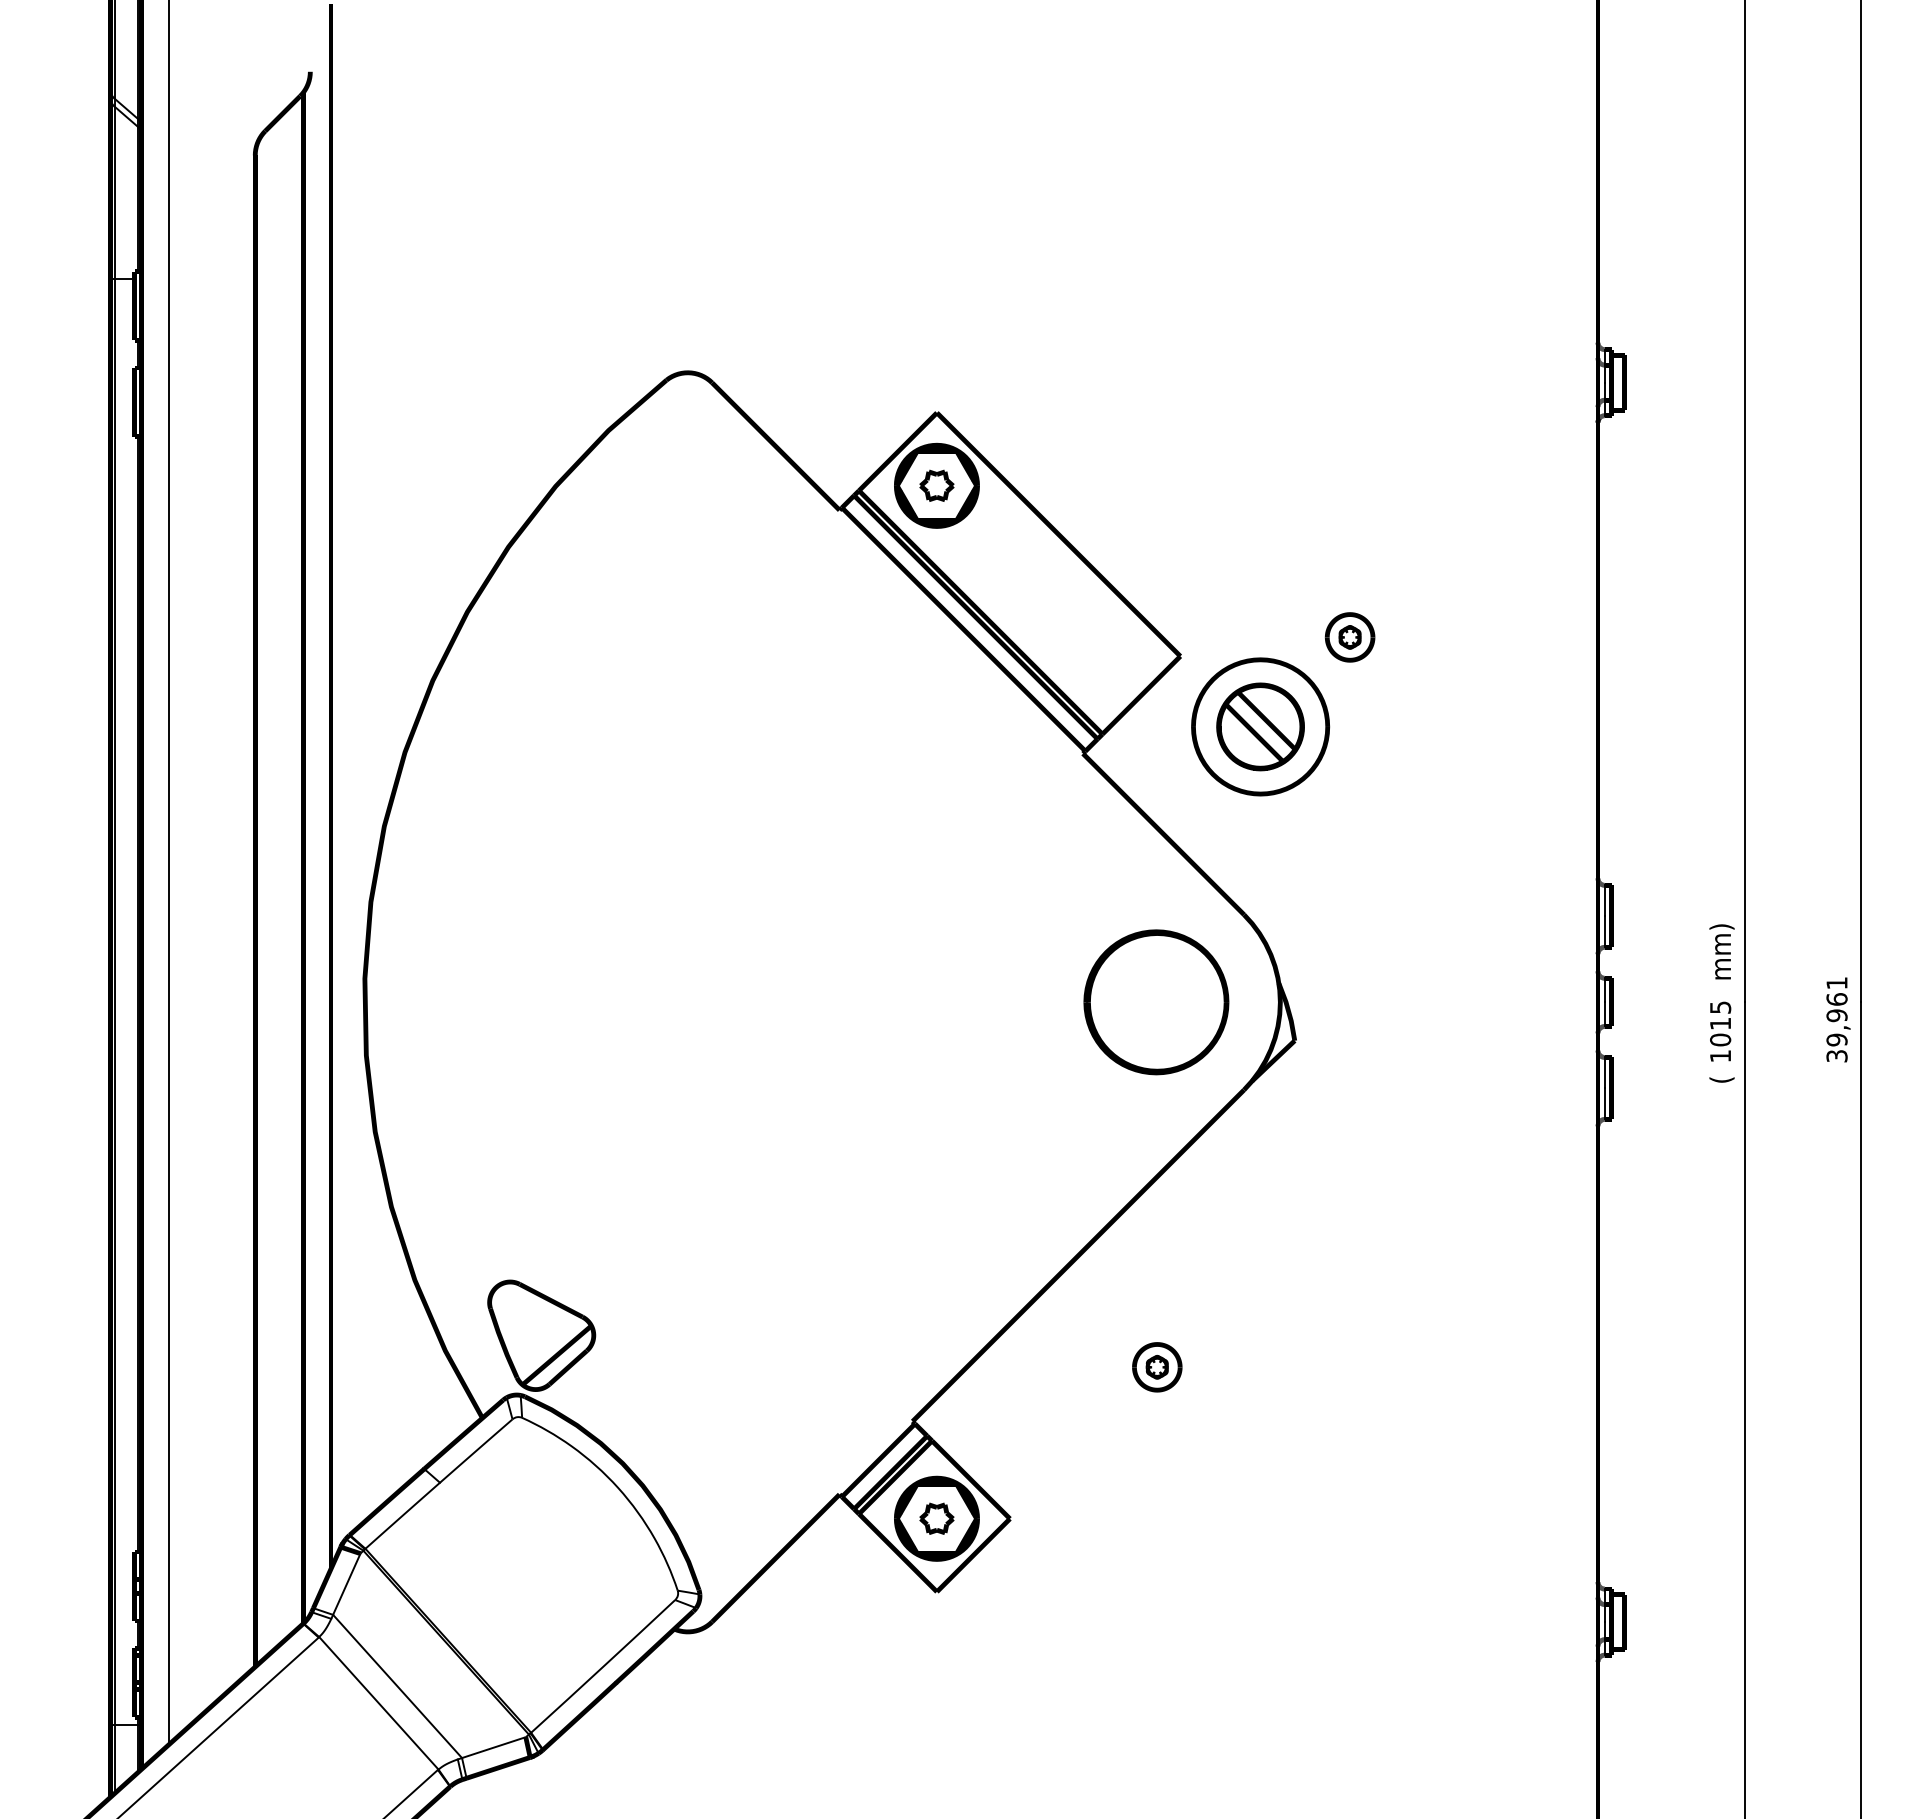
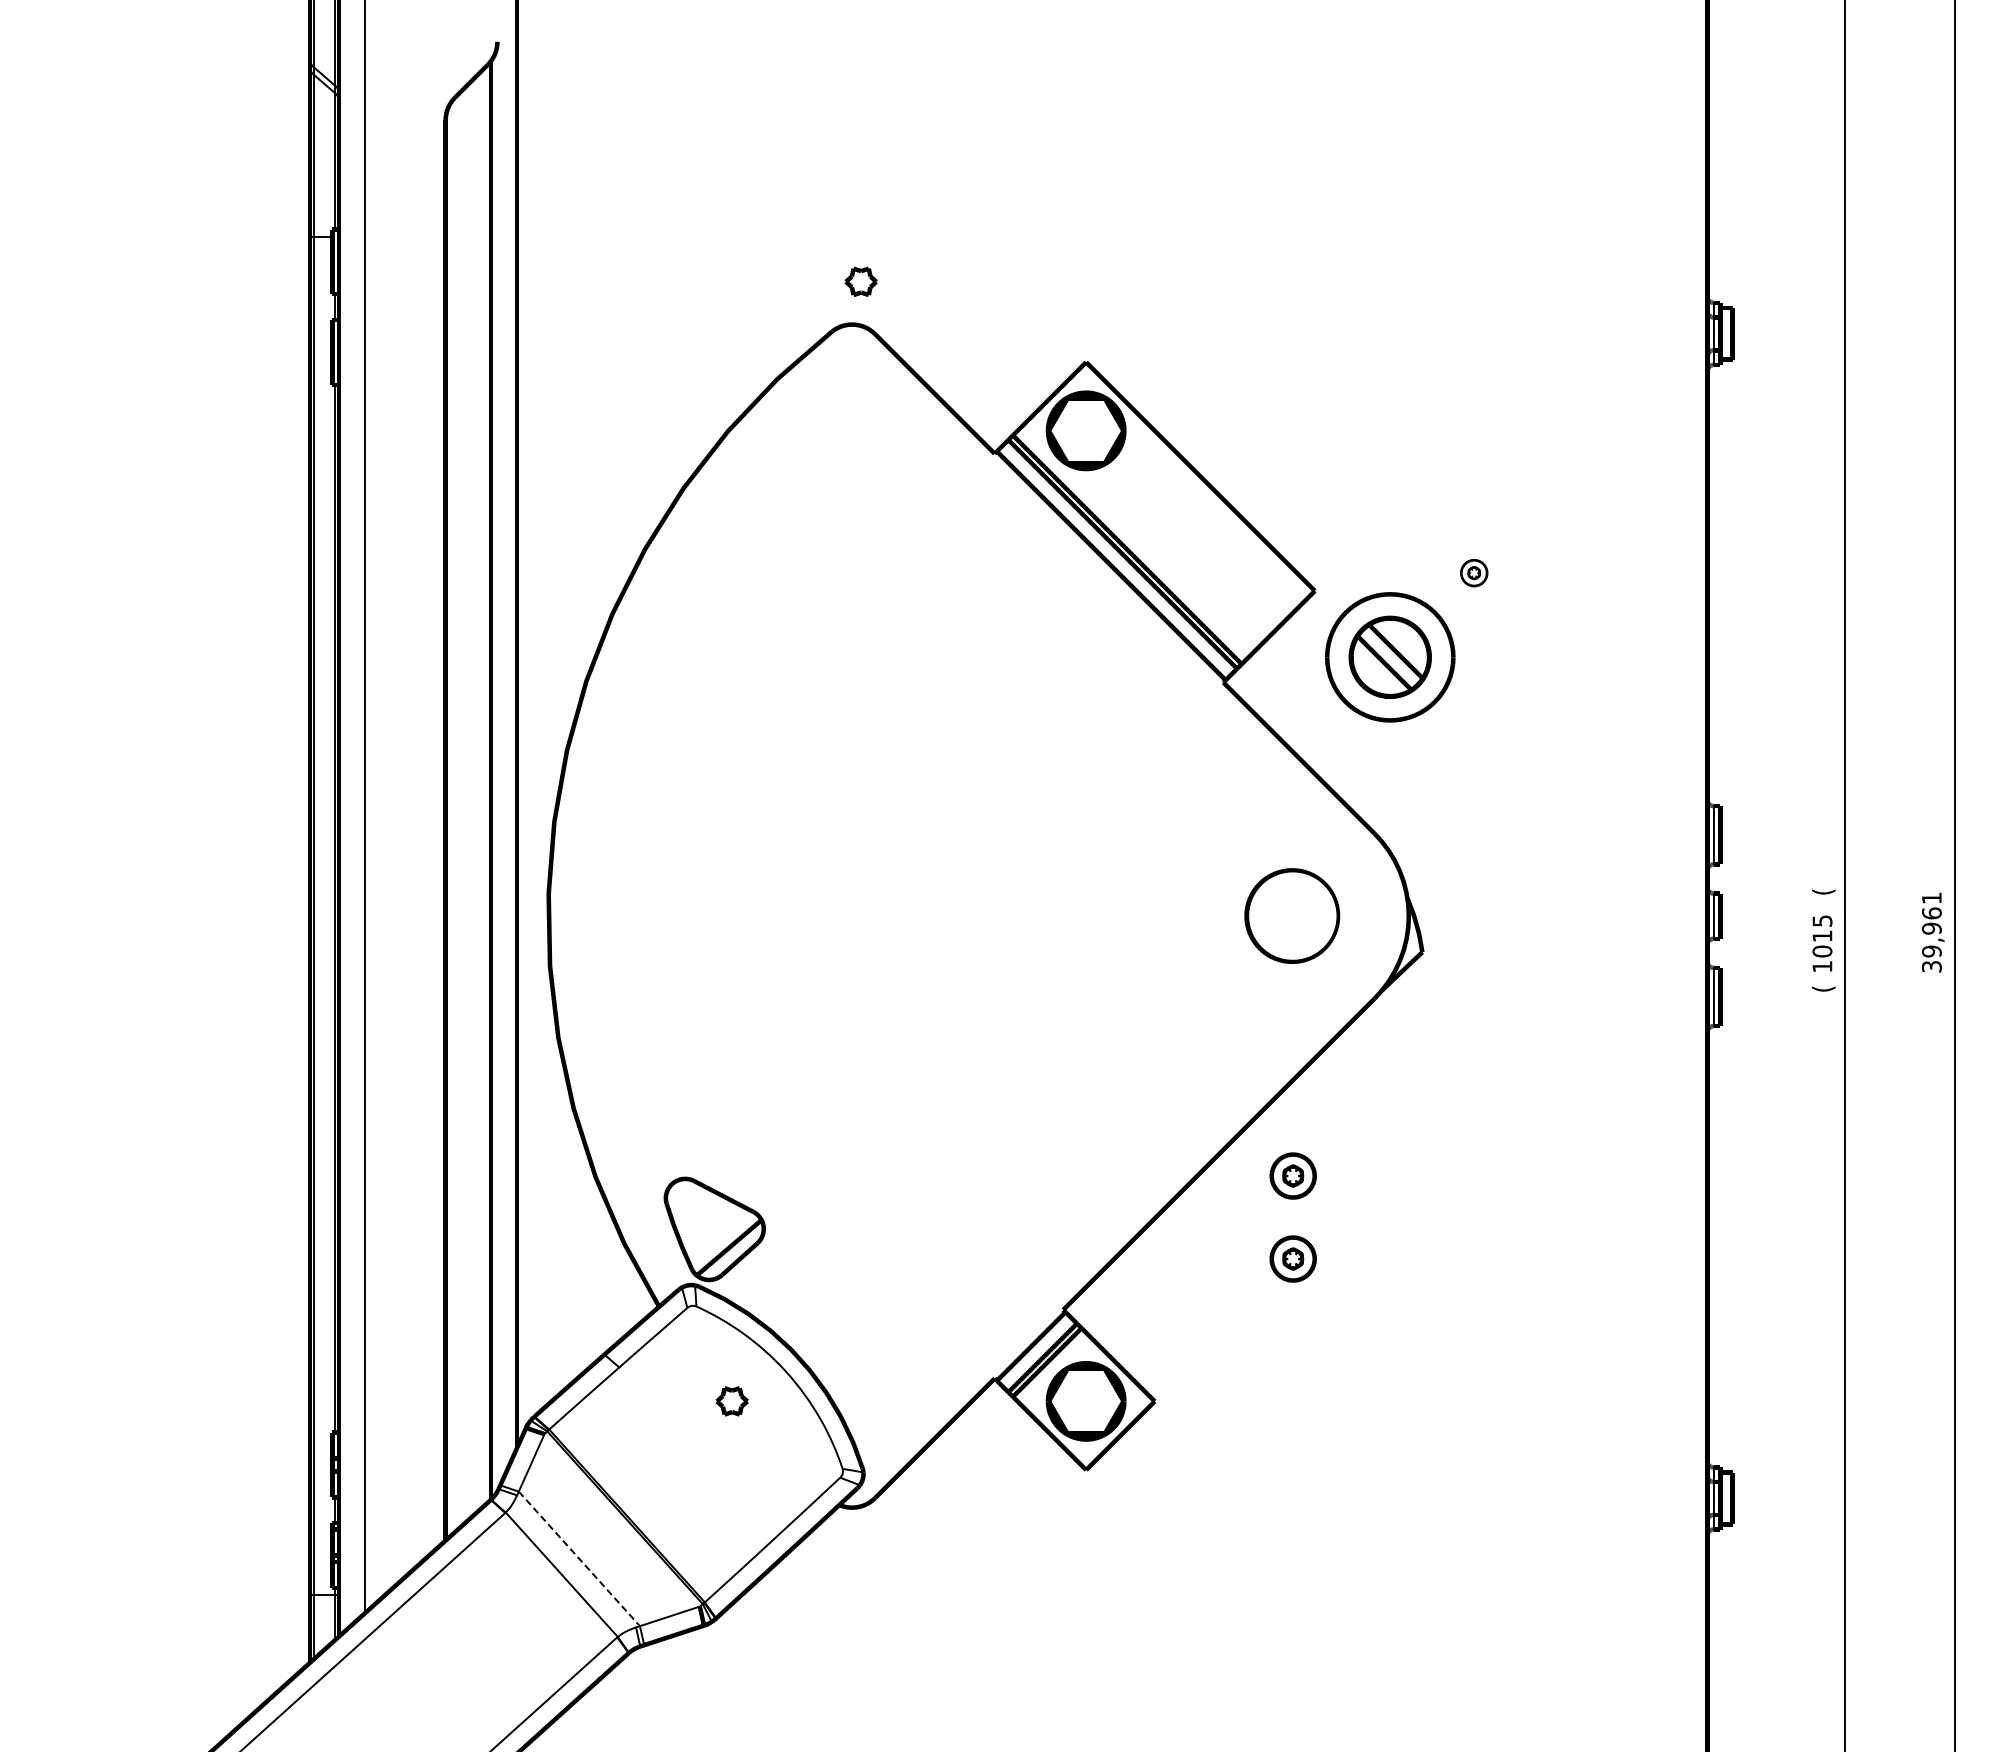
part: (936, 485) -> (860, 281), moved
part: (1349, 636) -> (1473, 572), size x0.6
text: (1721, 951) -> (1823, 868), mm) -> (
part: (1155, 1001) -> (1291, 915), size x0.7
part: (1156, 1278) -> (1292, 1175), added
part: (936, 1518) -> (731, 1401), moved
line: (397, 1686) -> (579, 1558), solid -> dashed

